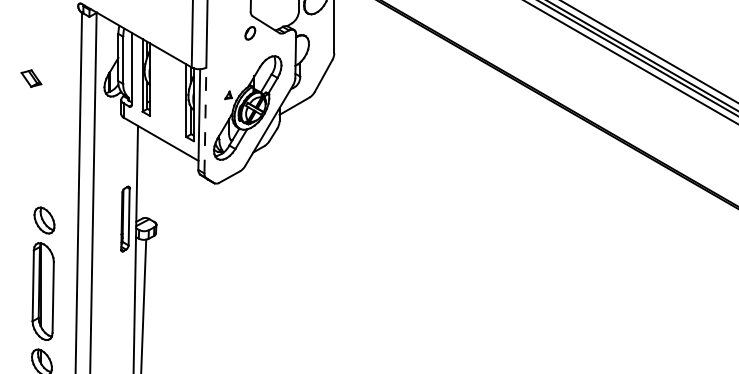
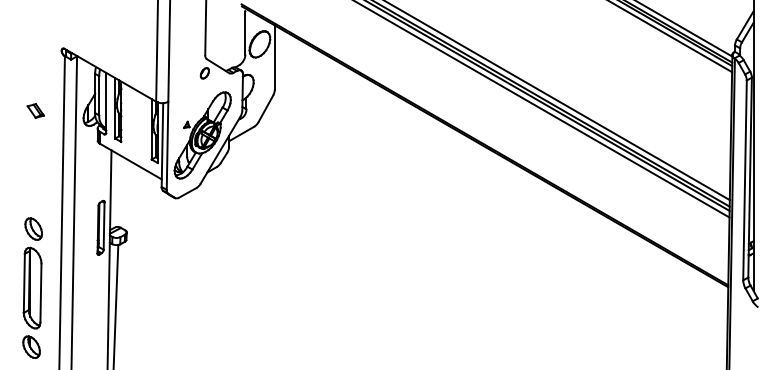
part: (31, 78) -> (35, 110), moved
line: (205, 120) -> (167, 145), dashed -> solid

